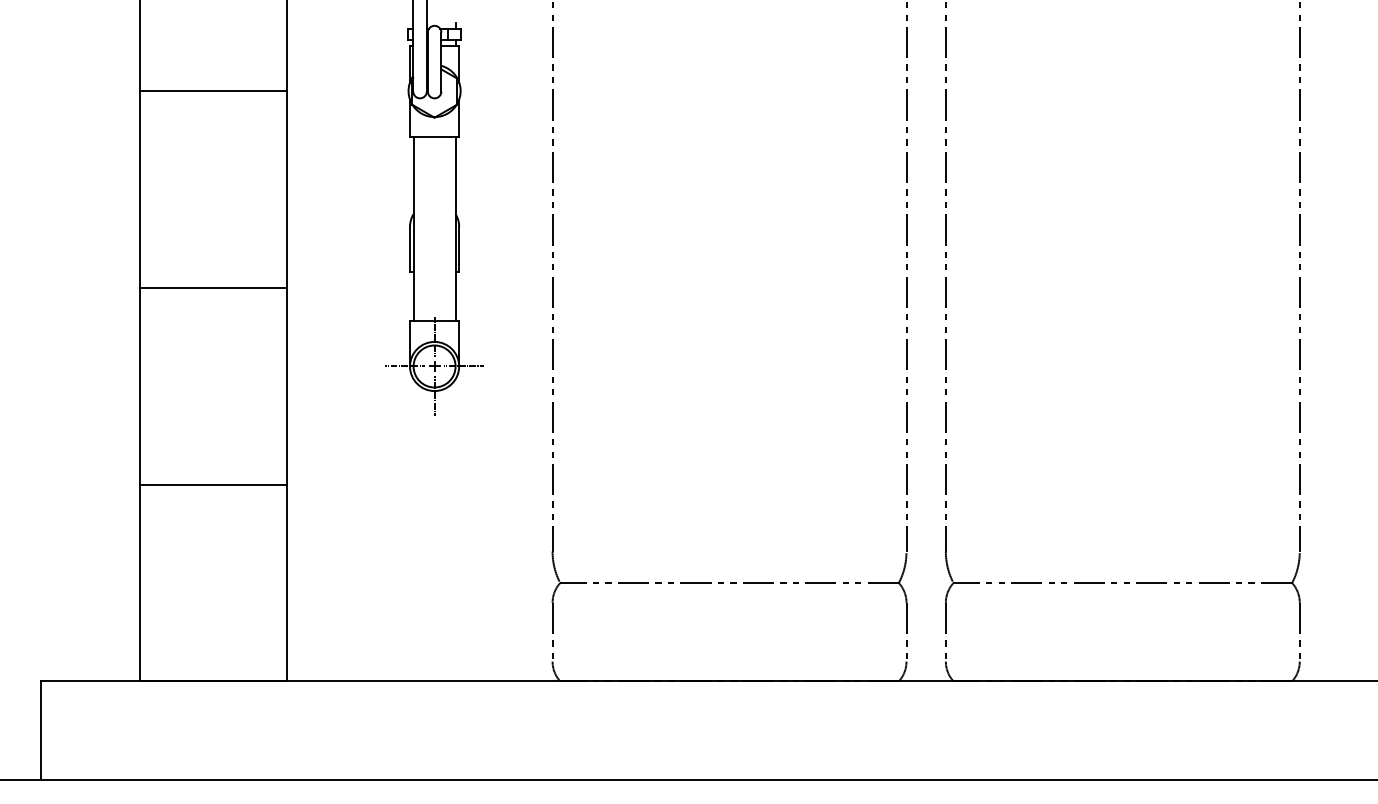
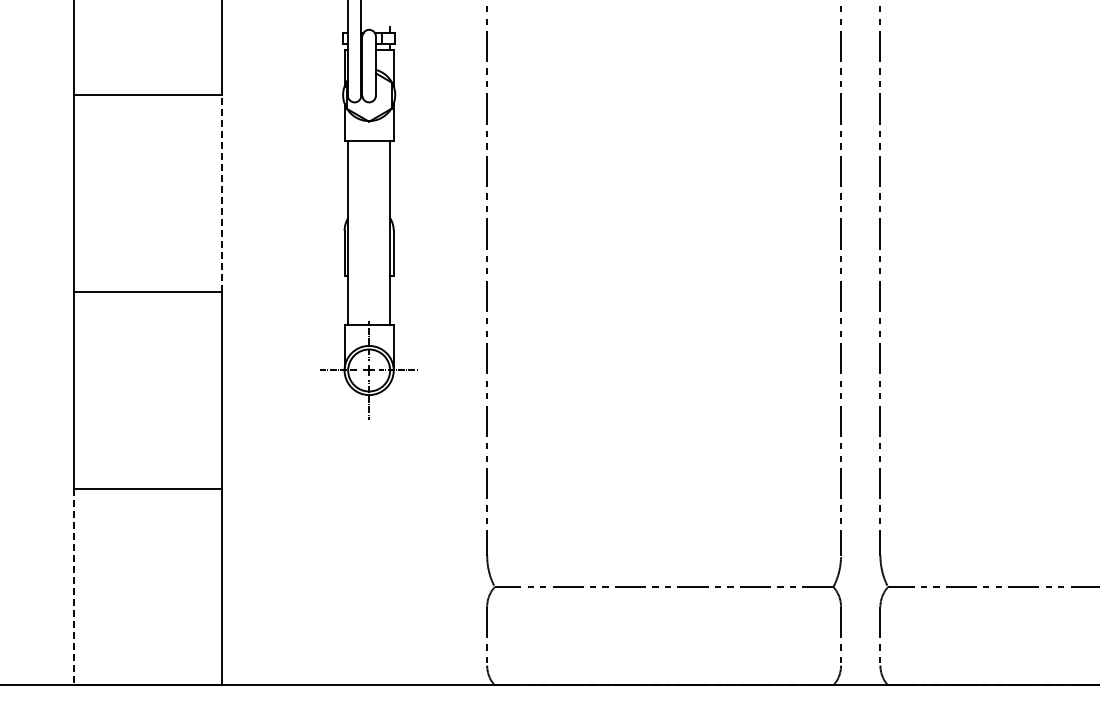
line: (287, 189) -> (222, 193), solid -> dashed
line: (139, 583) -> (74, 587), solid -> dashed

